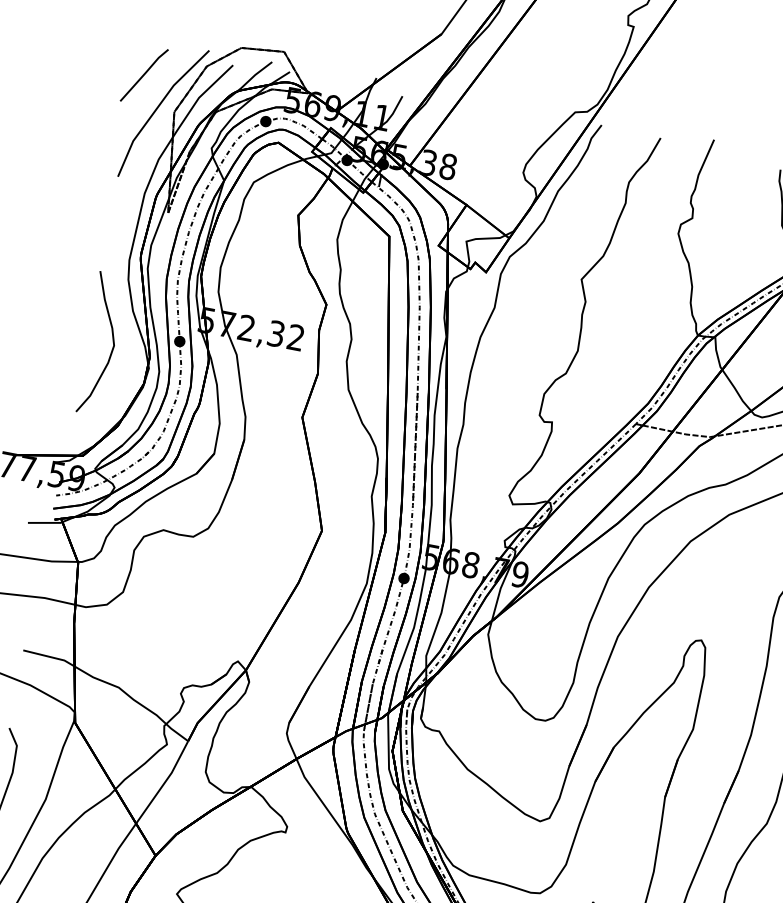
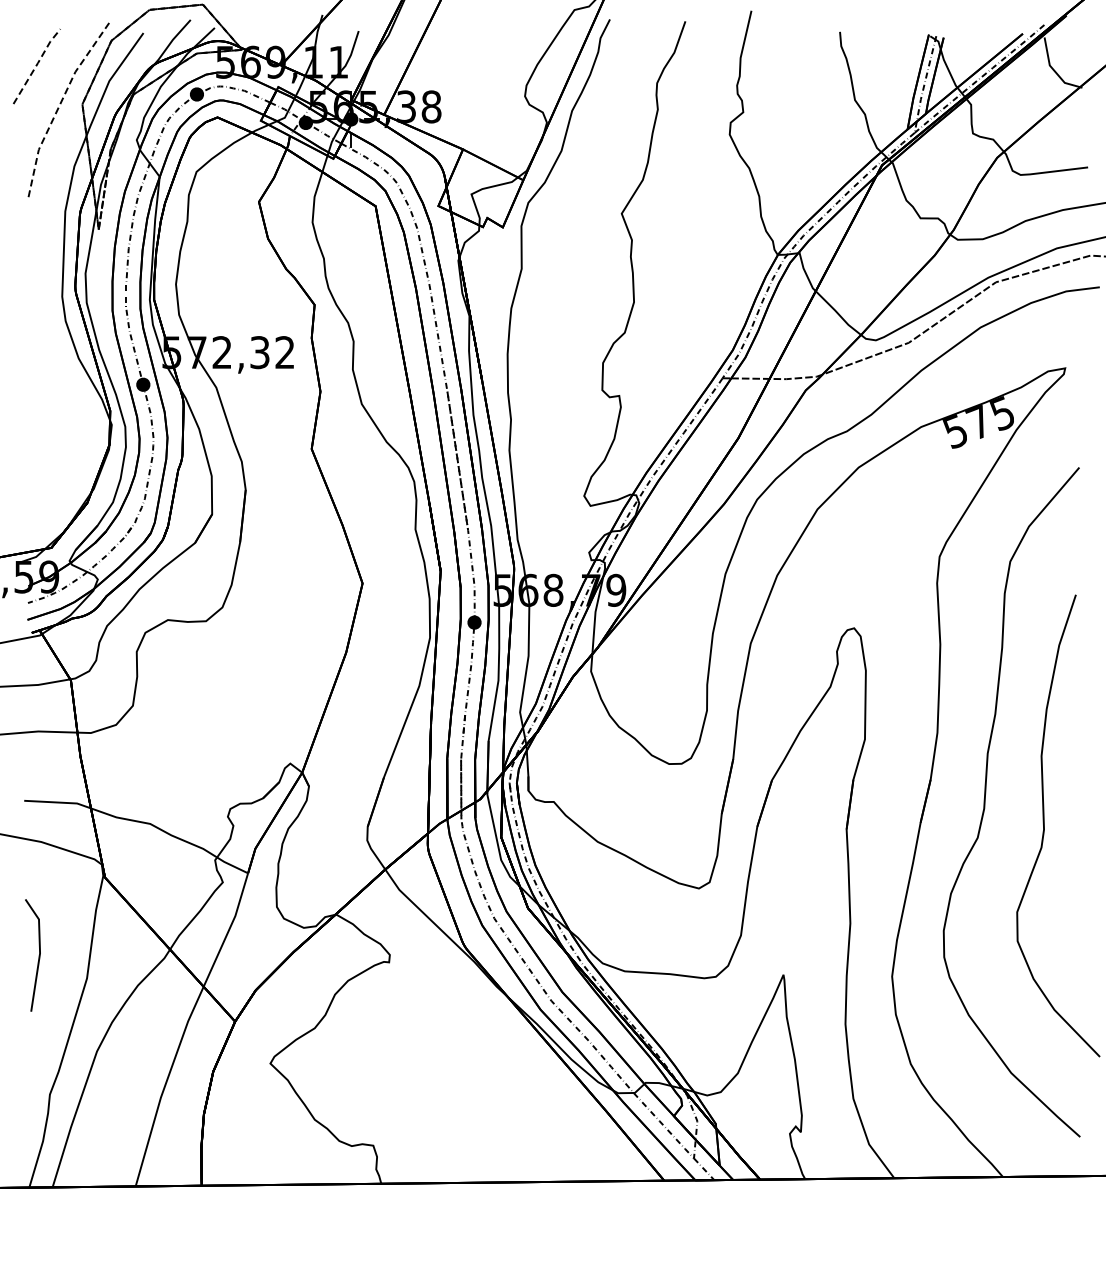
line: (144, 73) -> (36, 64), solid -> dashed
line: (157, 108) -> (60, 104), solid -> dashed
curve: (112, 343) -> (61, 402), removed

